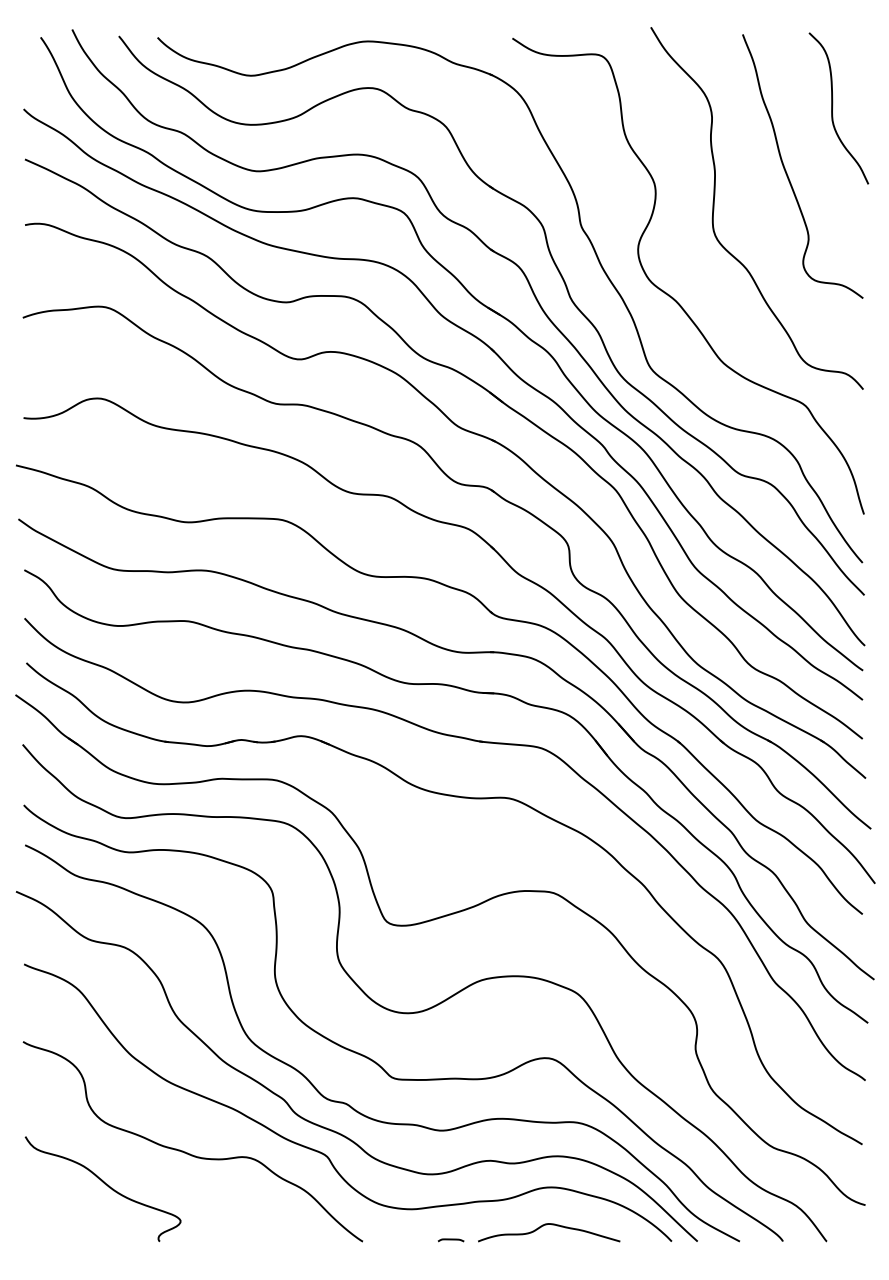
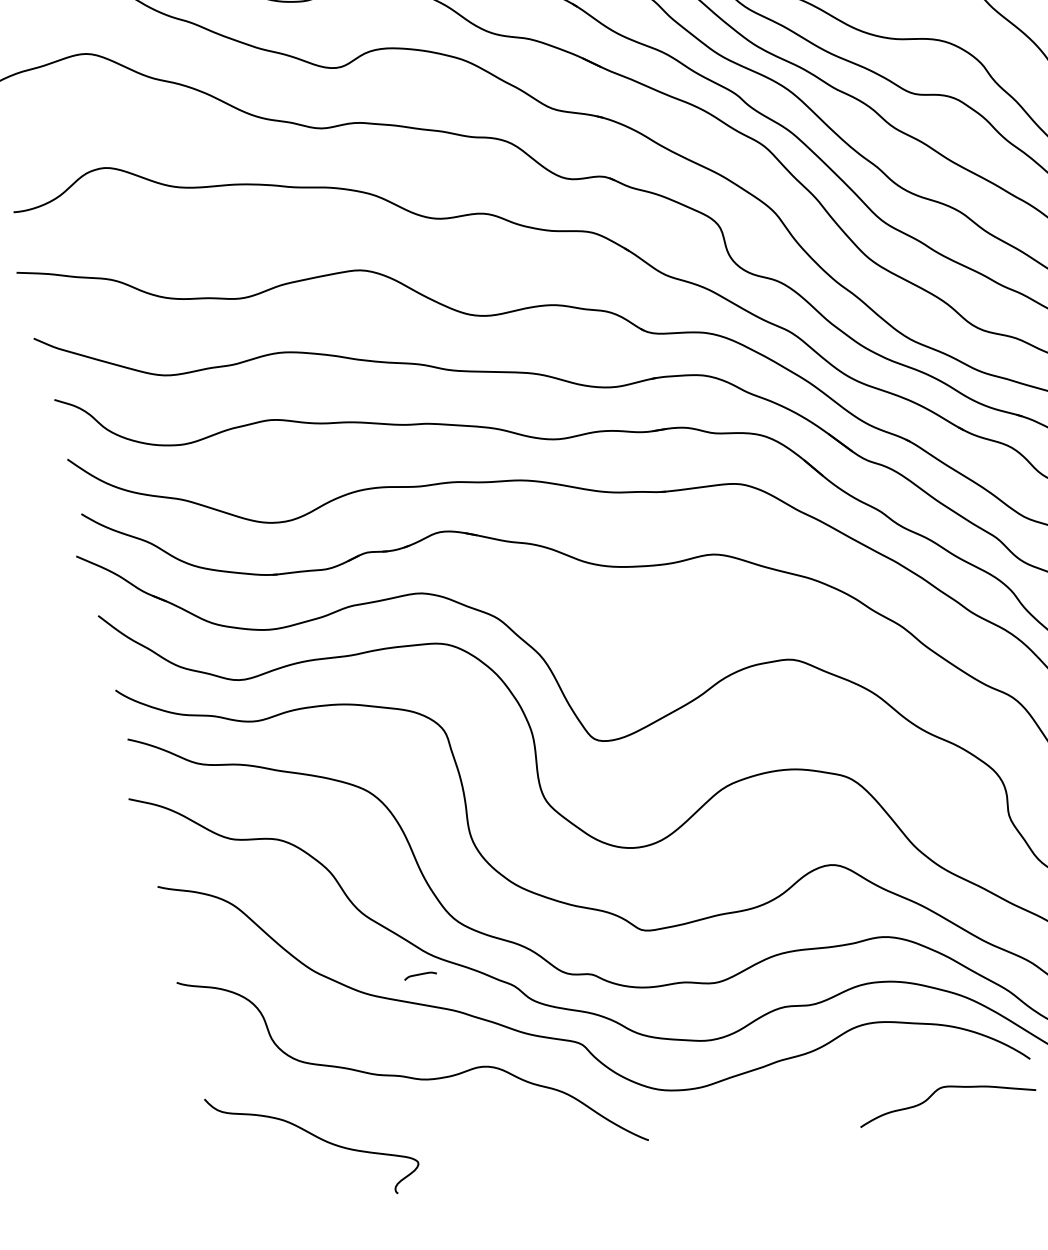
curve: (551, 1225) -> (946, 1088), moved
curve: (450, 1240) -> (419, 975), moved

